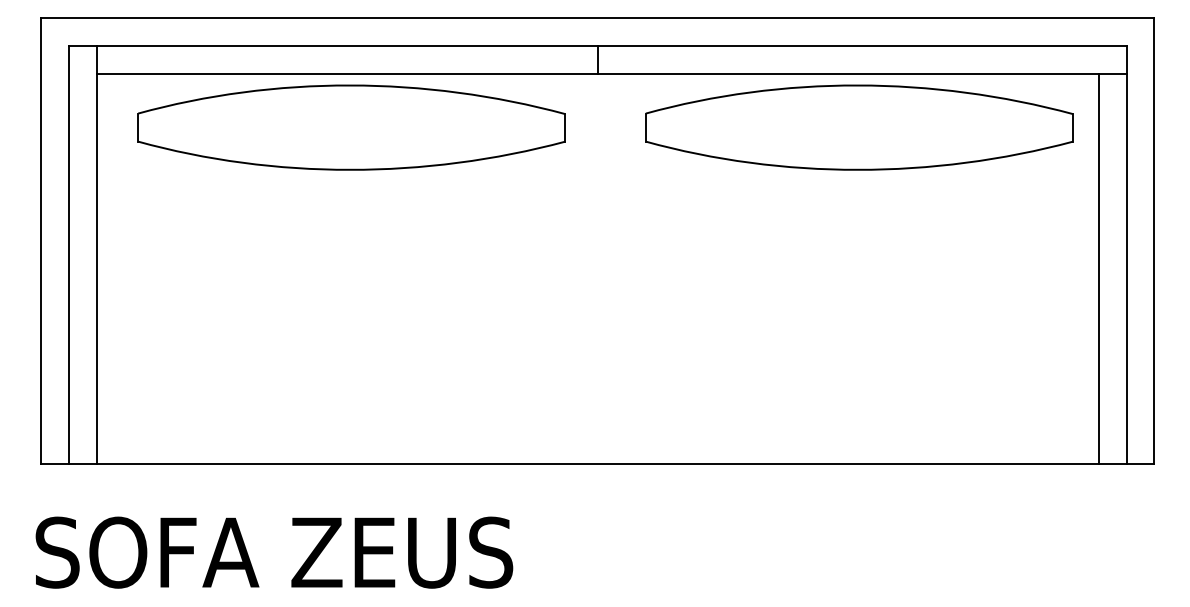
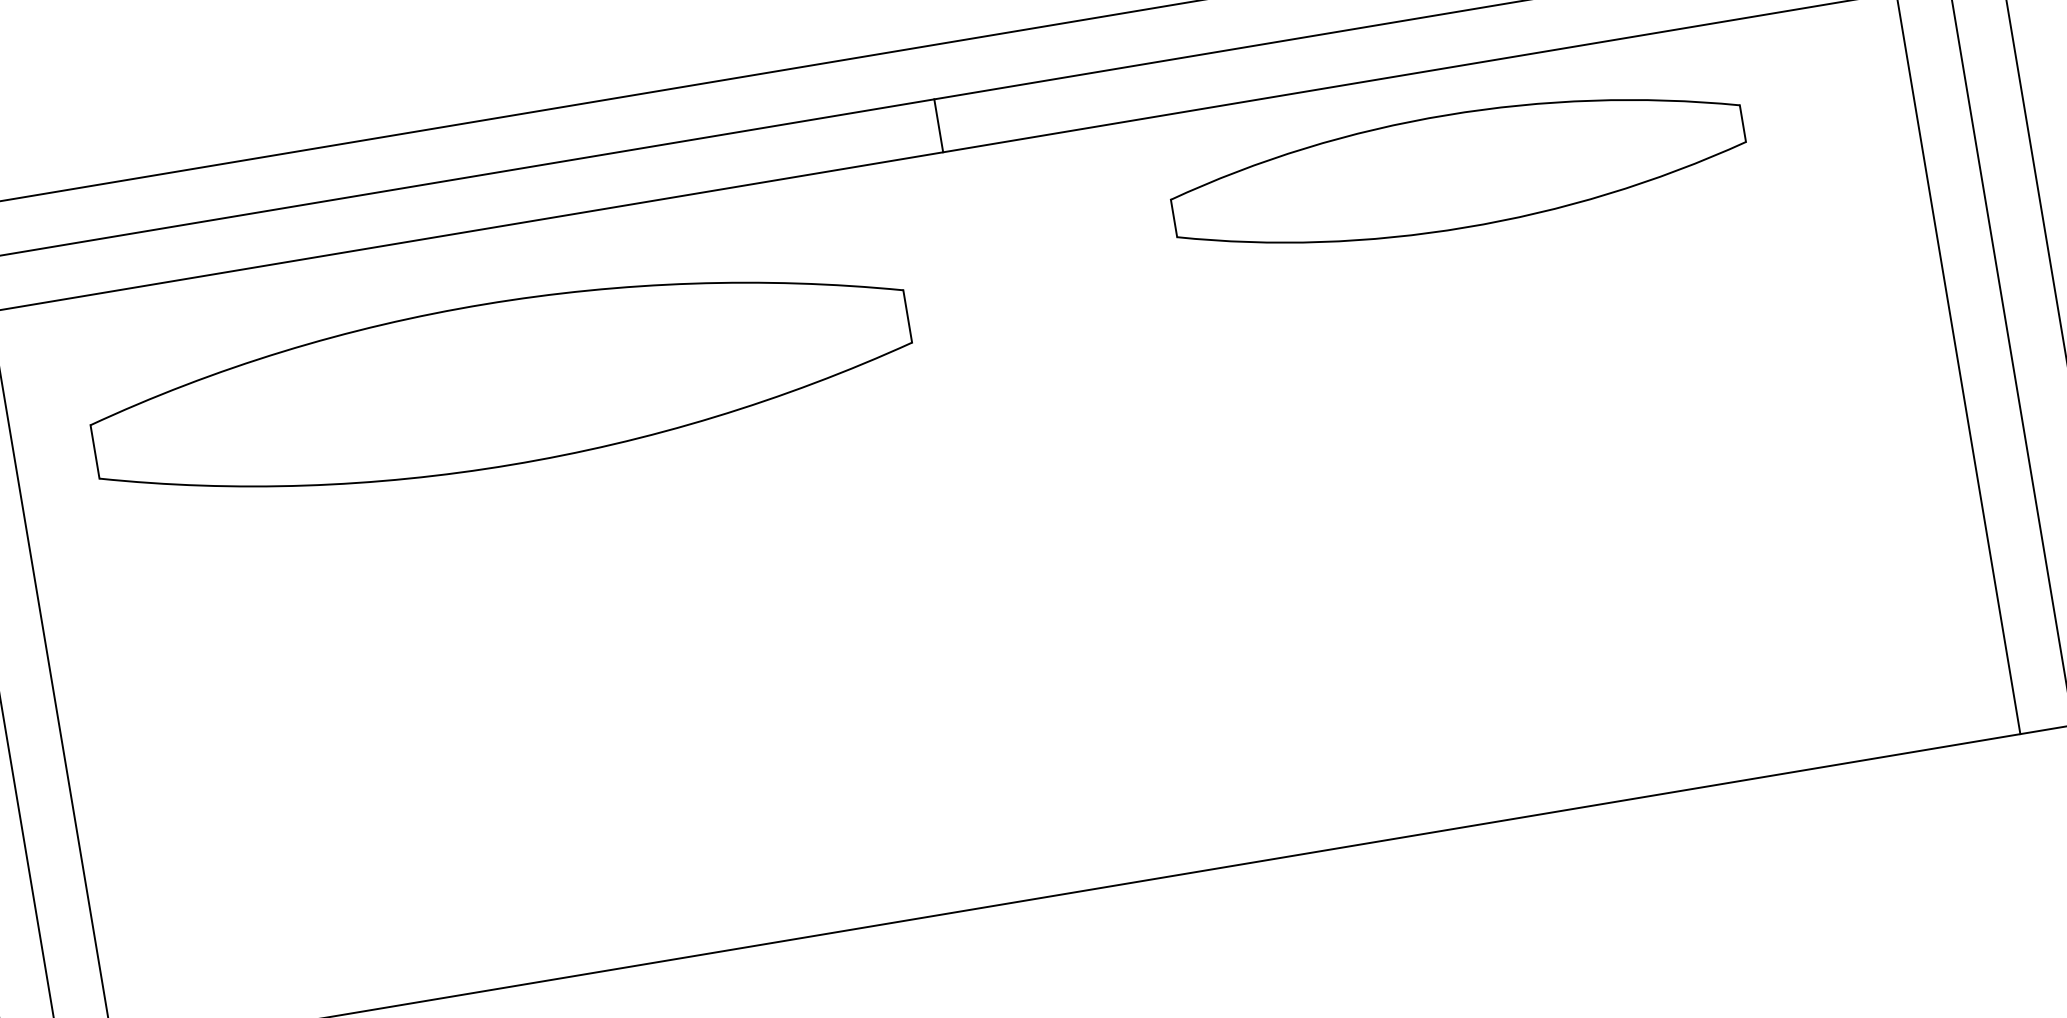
part: (351, 127) -> (500, 383), moved
part: (859, 127) -> (1458, 170), size x0.7

